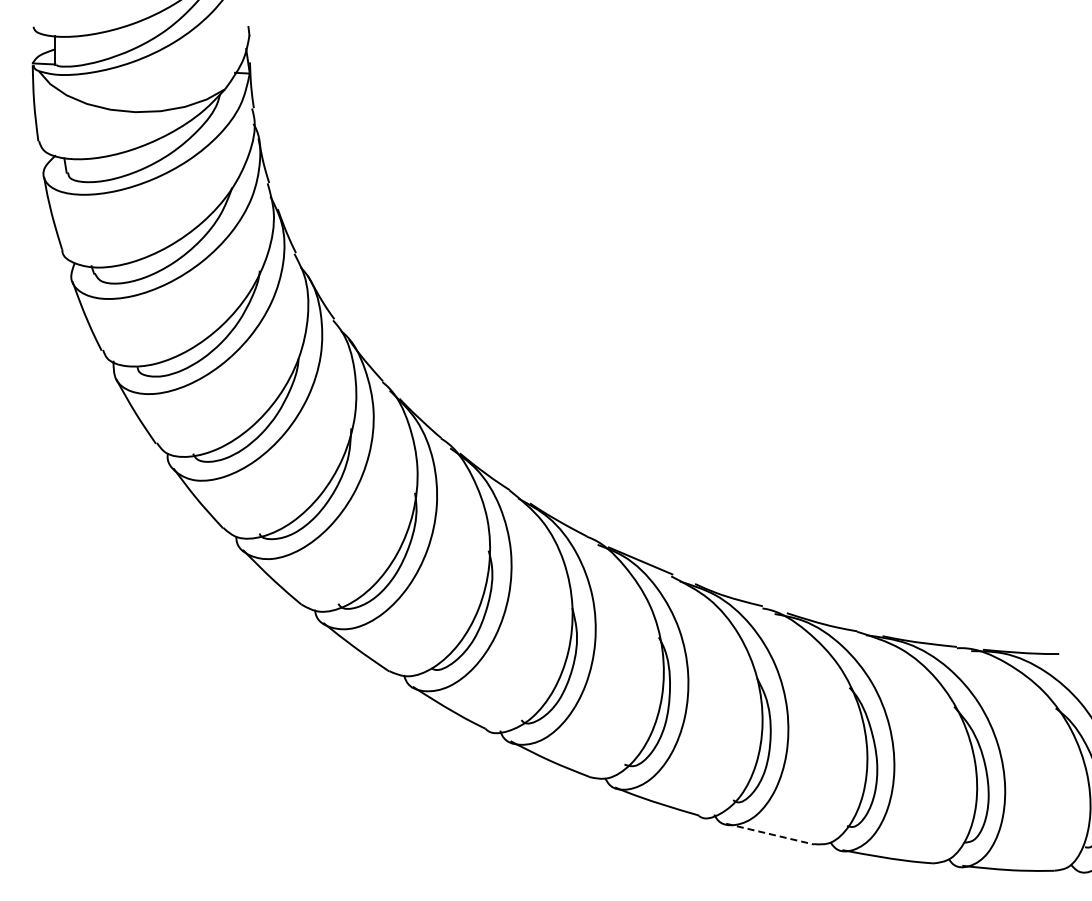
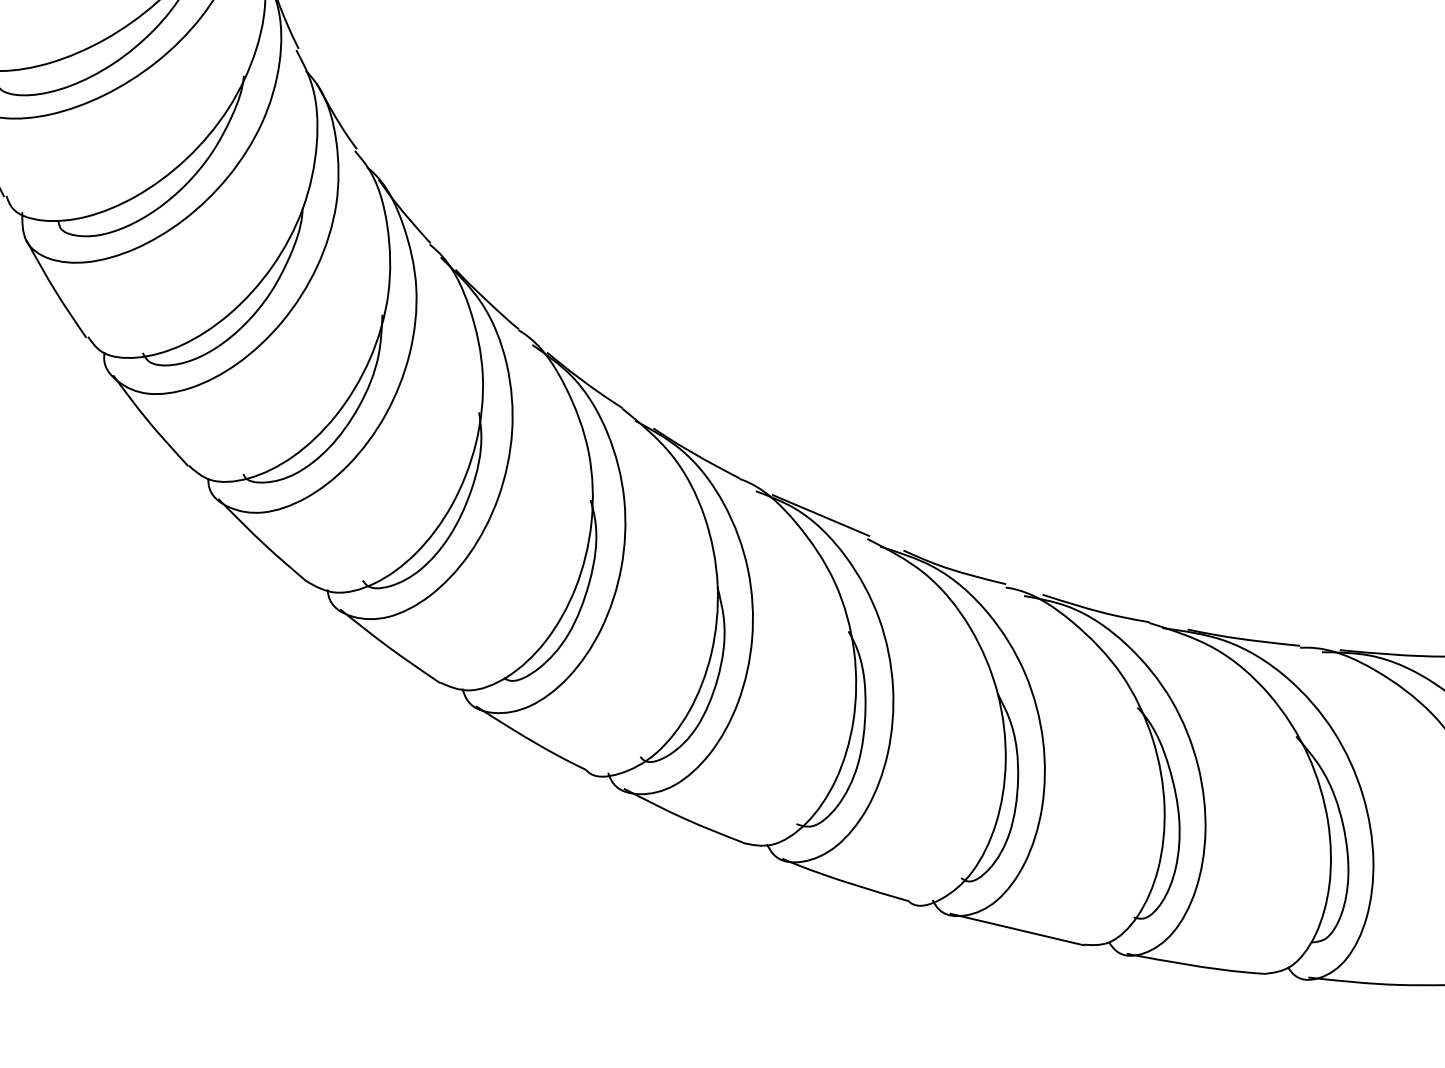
line: (770, 834) -> (1017, 930), dashed -> solid

